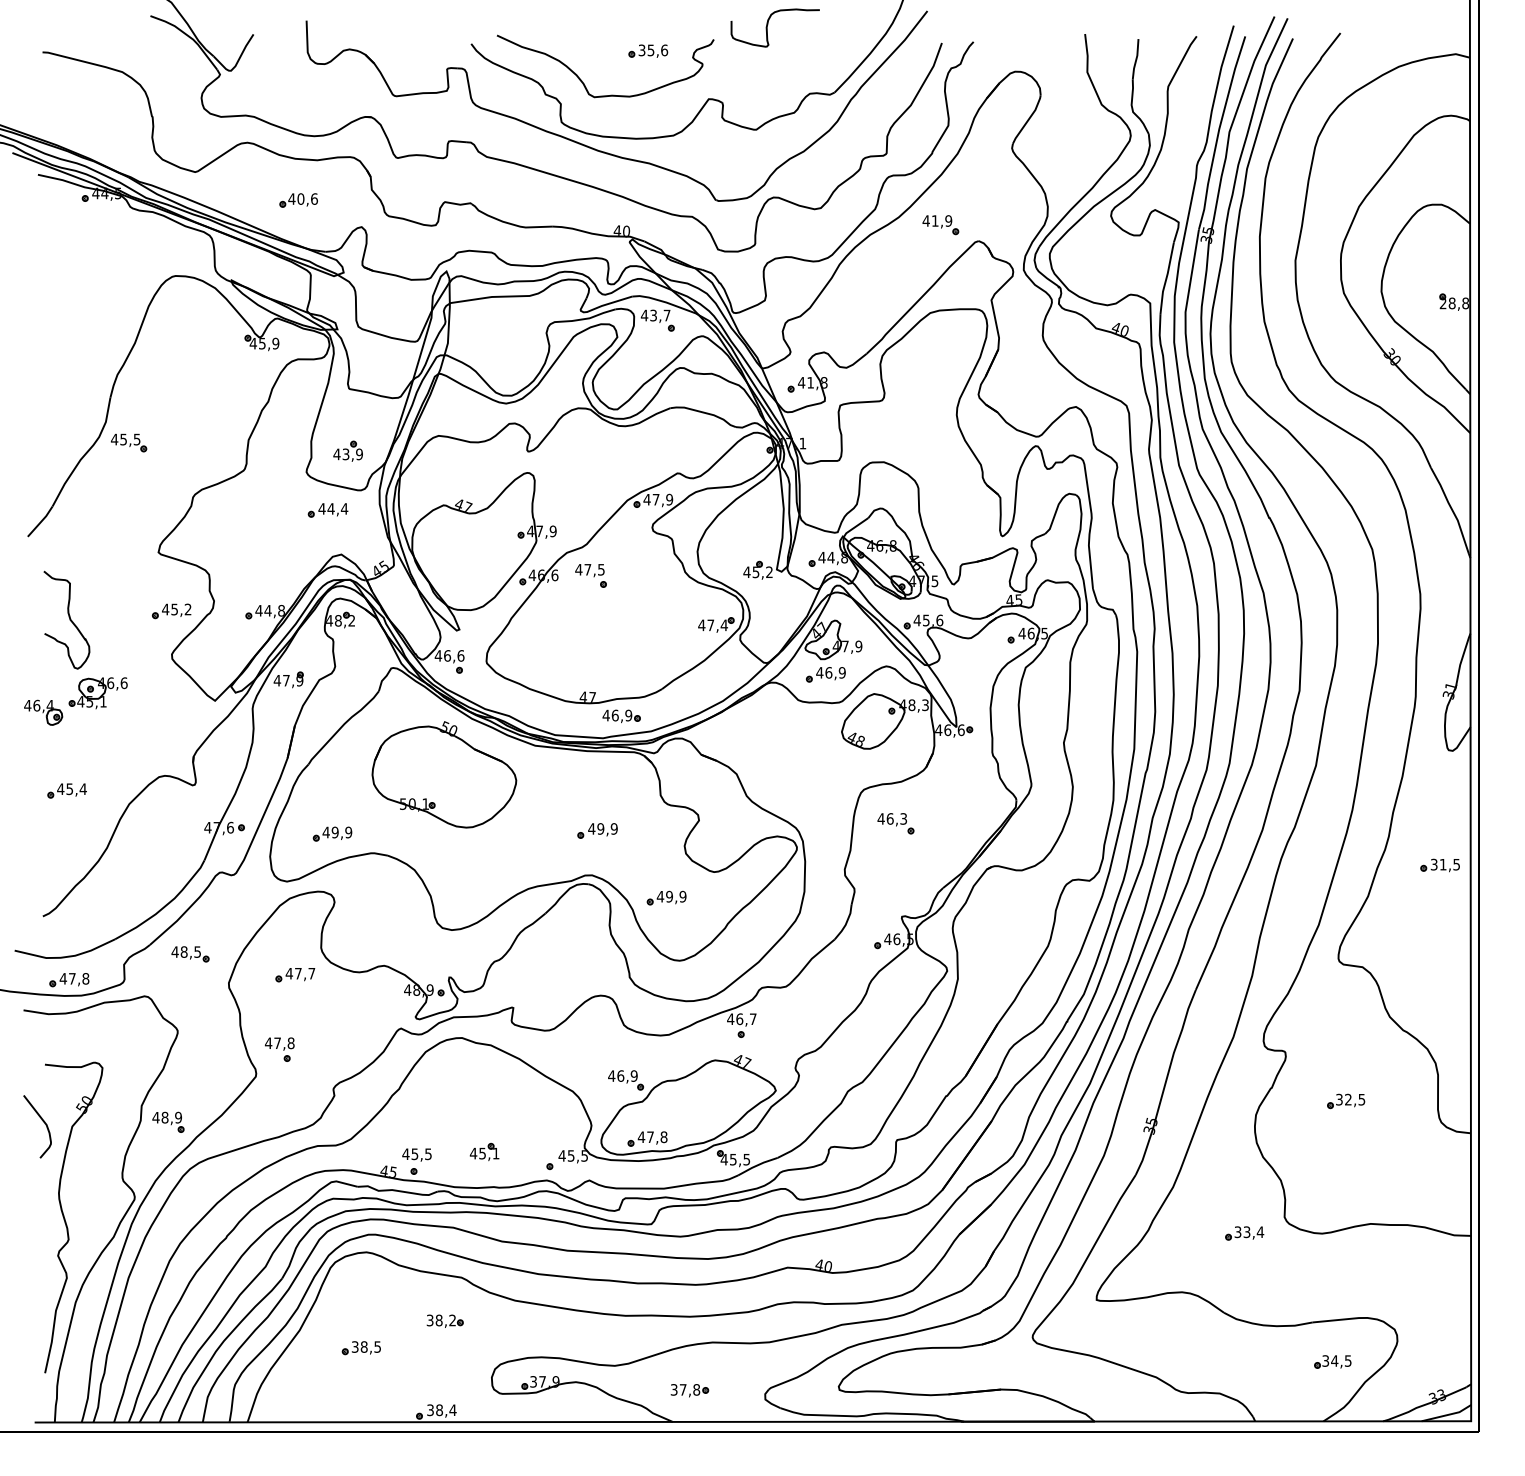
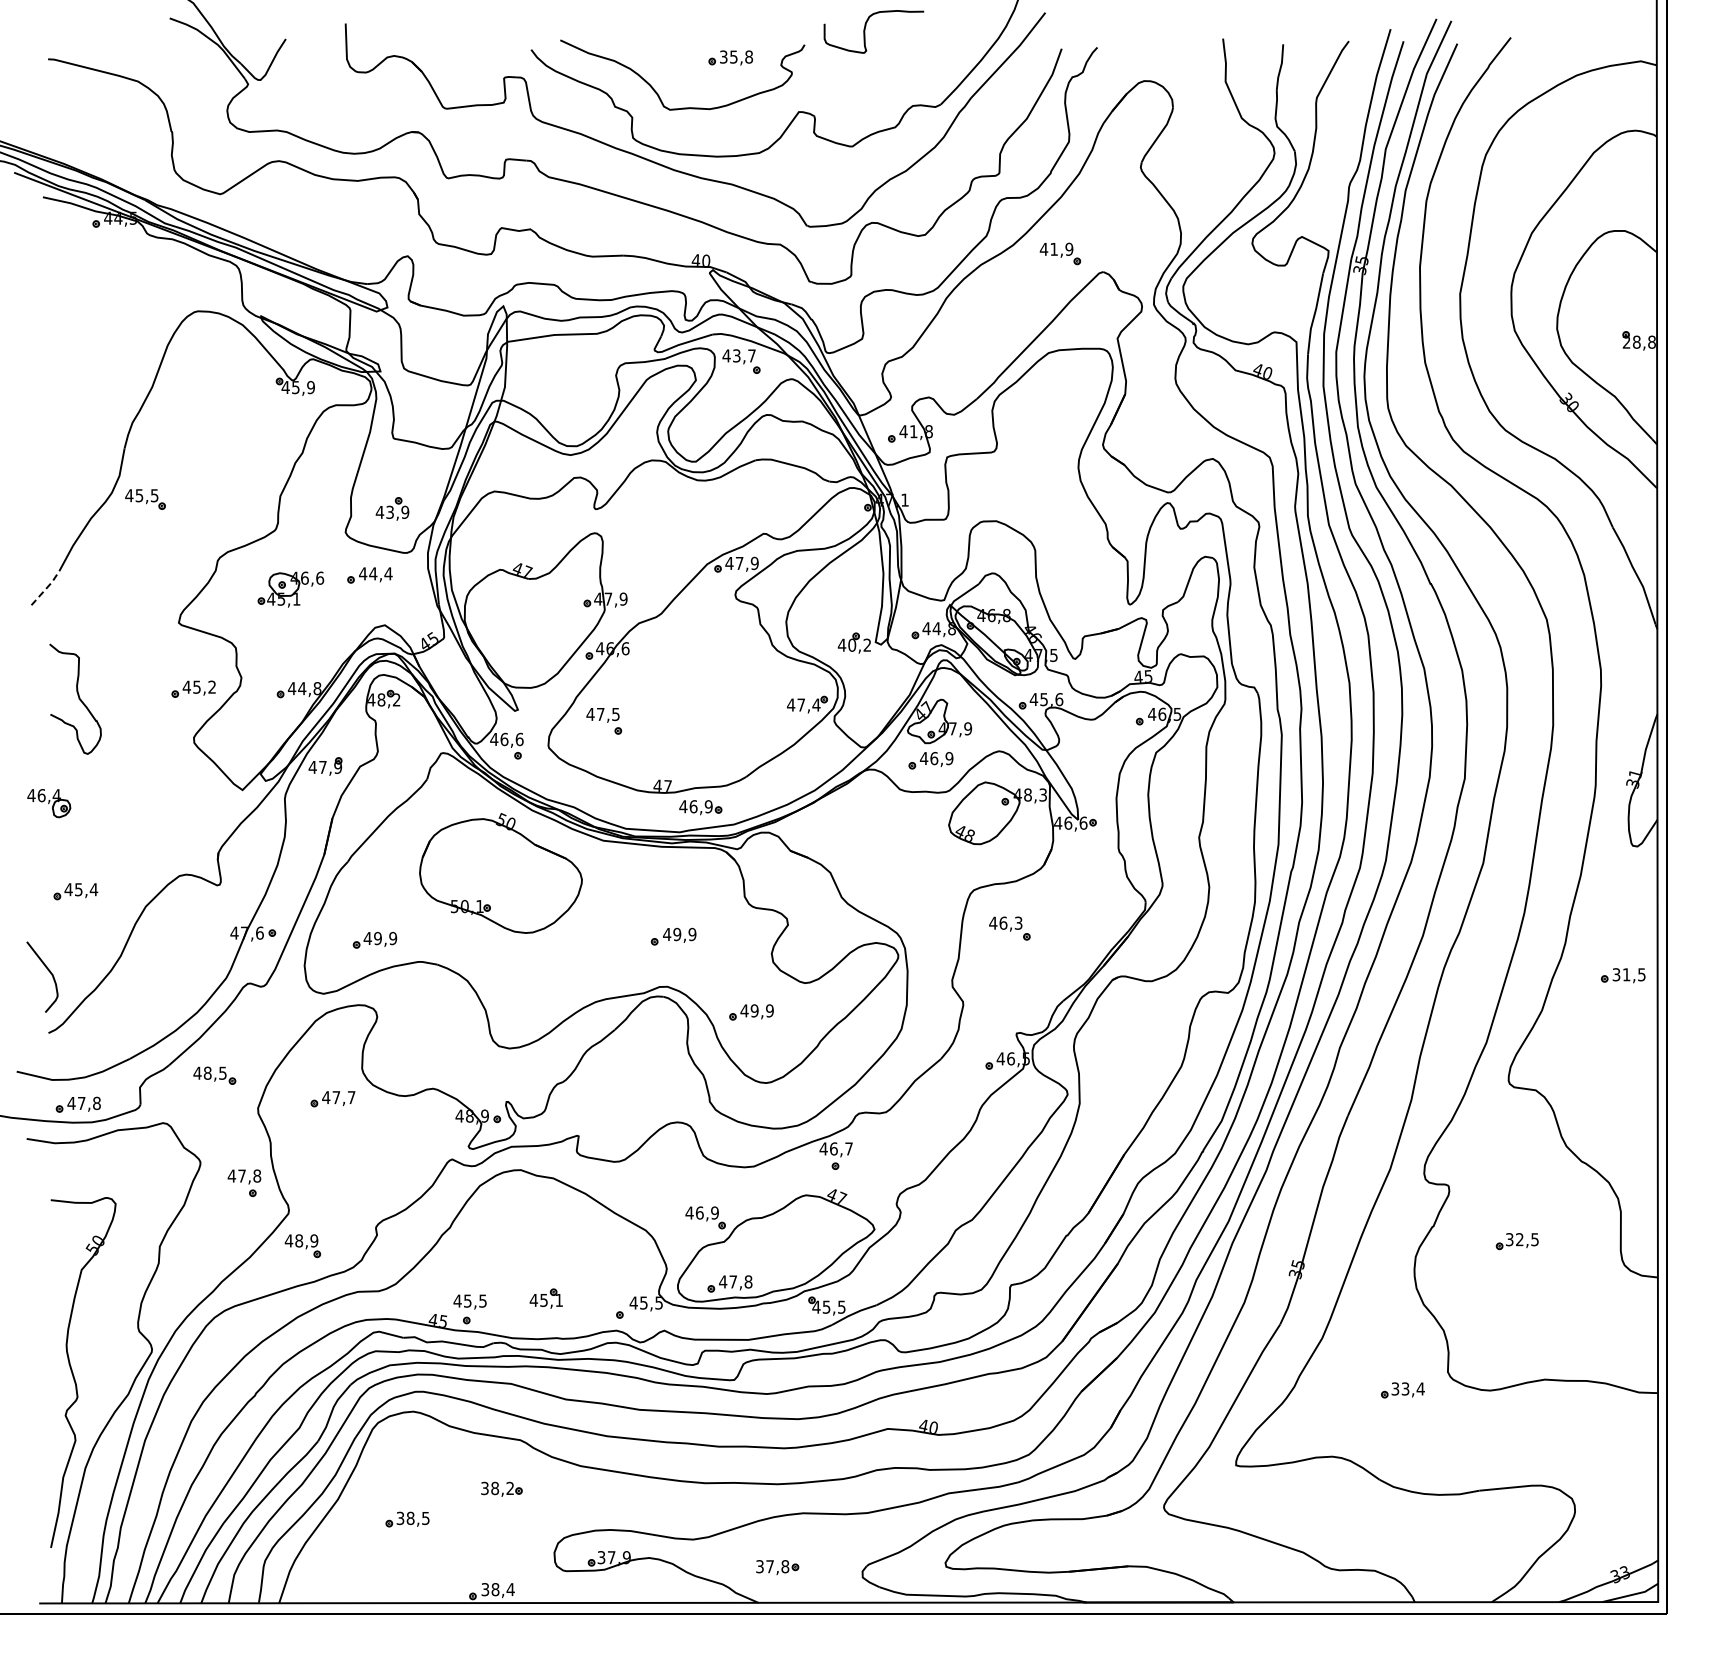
text: (664, 49) -> (749, 56), 35,6 -> 35,8
part: (298, 200) -> (336, 226), removed
line: (42, 521) -> (47, 587), solid -> dashed
text: (756, 571) -> (852, 644), 45,2 -> 40,2
part: (591, 576) -> (604, 721), moved
part: (97, 693) -> (290, 589), moved
part: (279, 1049) -> (244, 1183), moved
curve: (42, 1120) -> (47, 970), moved
part: (168, 1122) -> (302, 1246), moved
part: (1333, 1361) -> (1502, 1534), removed

